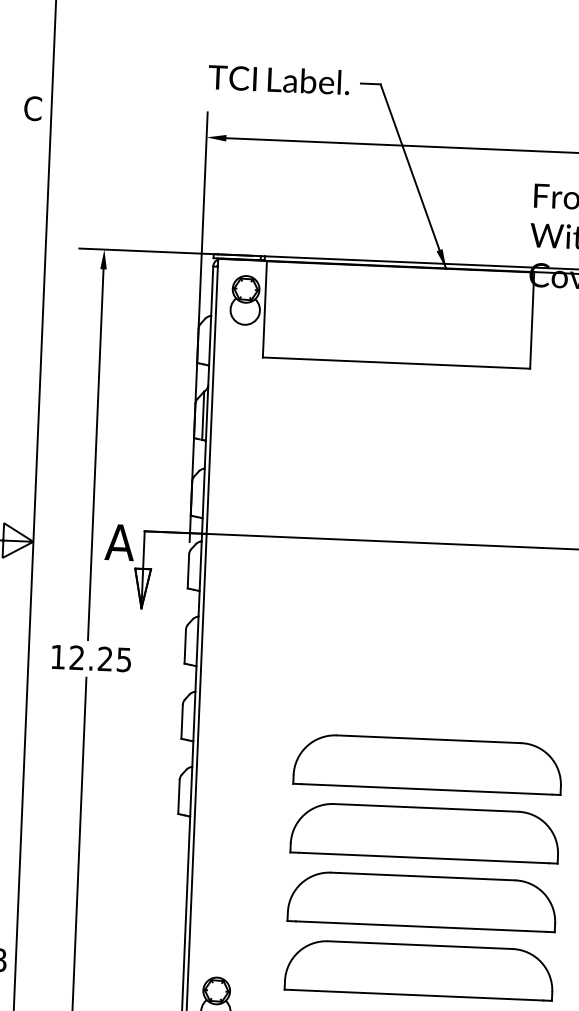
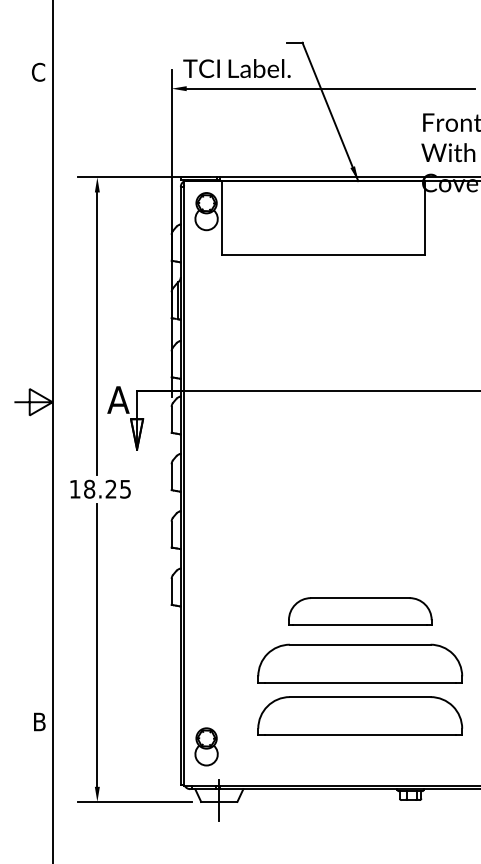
text: (278, 79) -> (236, 68), moved
text: (76, 656) -> (89, 488), 12.25 -> 18.25
part: (428, 763) -> (360, 558), removed
part: (425, 832) -> (360, 611), size x0.7

